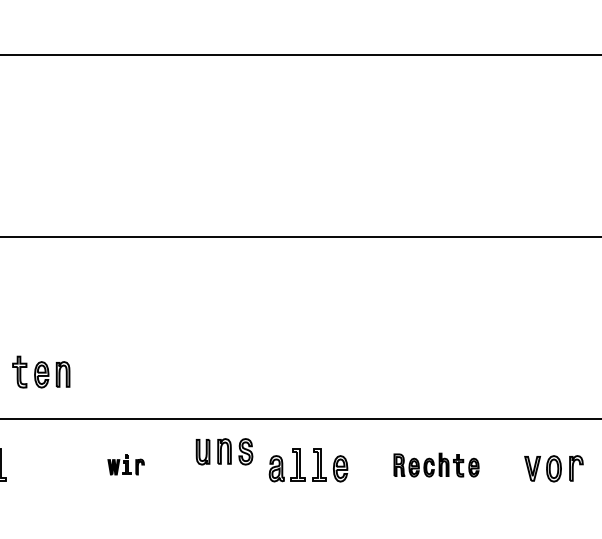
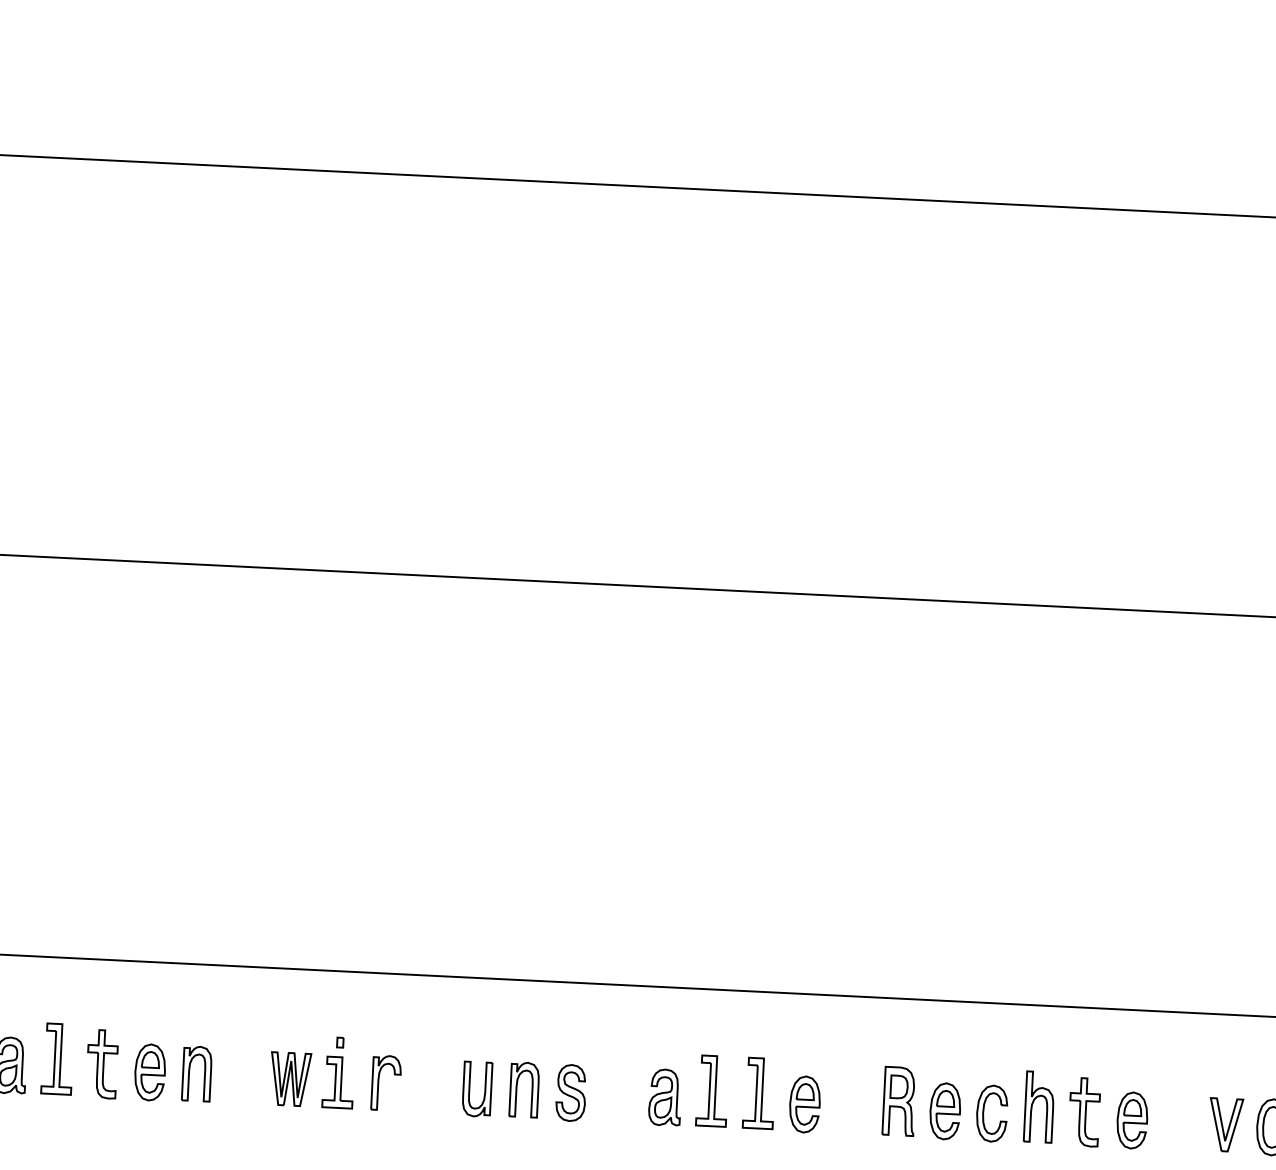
part: (41, 371) -> (149, 1065), moved
part: (224, 451) -> (524, 1090), moved
part: (125, 464) -> (334, 1071), size x1.67
part: (436, 464) -> (1015, 1105), size x1.43

